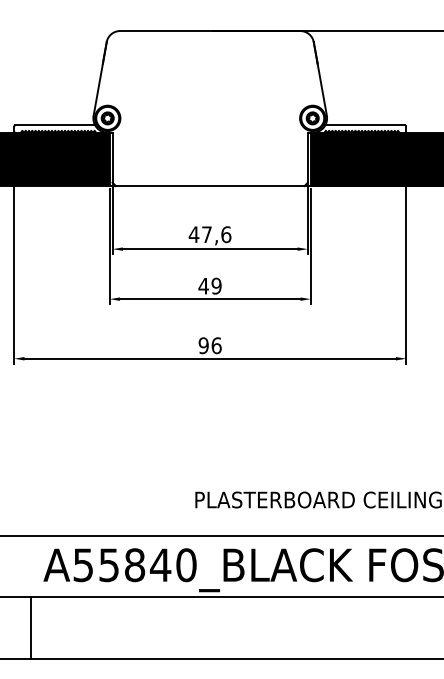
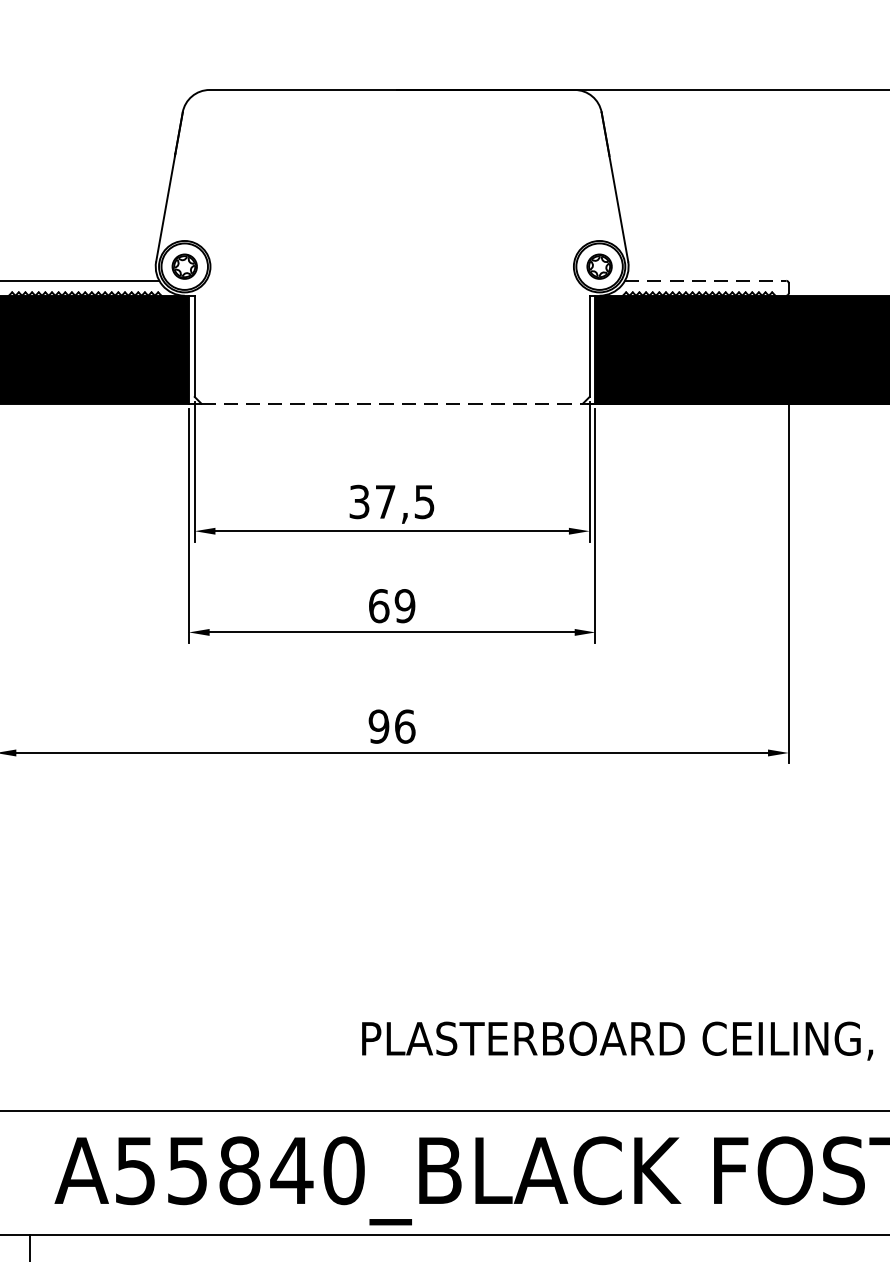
line: (365, 125) -> (706, 281), solid -> dashed
line: (210, 186) -> (392, 404), solid -> dashed
text: (209, 234) -> (390, 501), 47,6 -> 37,5
text: (203, 285) -> (378, 604), 49 -> 69

